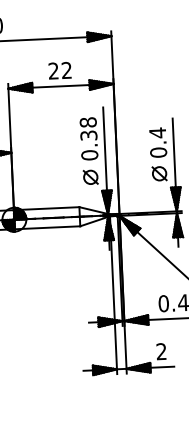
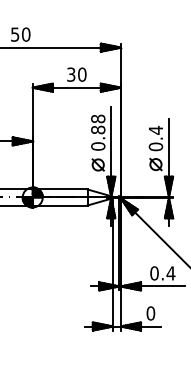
text: (59, 70) -> (76, 74), 22 -> 30
text: (89, 135) -> (98, 129), 0.38 -> 0.88
text: (161, 351) -> (150, 313), 2 -> 0

